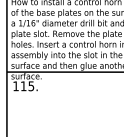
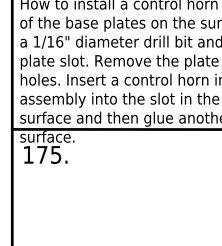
text: (23, 86) -> (41, 155), 115. -> 175.

